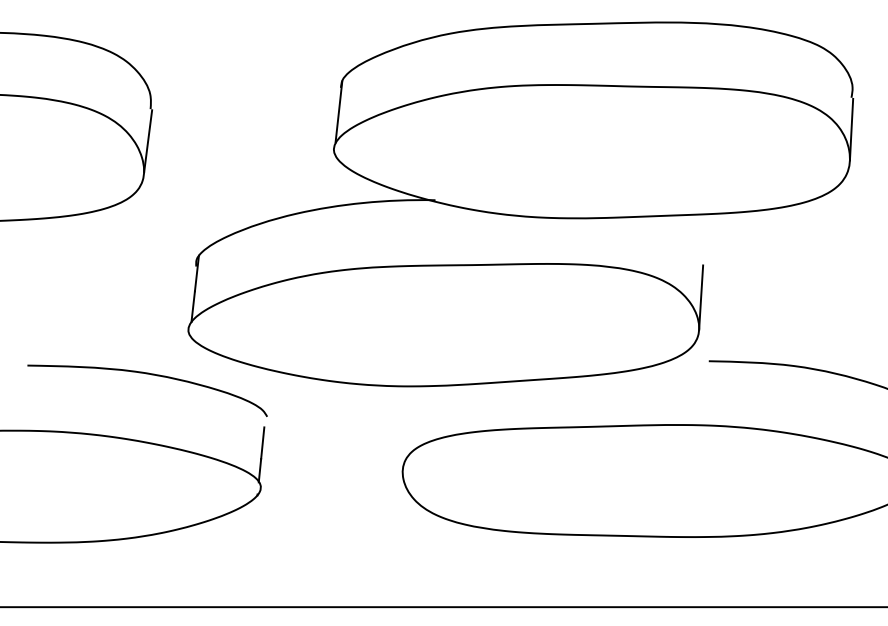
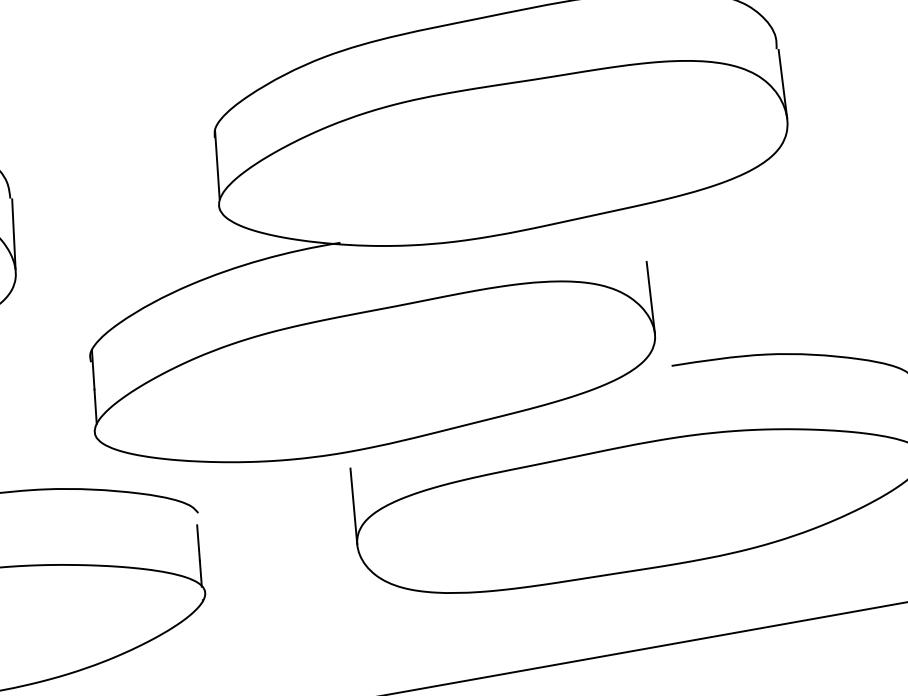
line: (405, 435) -> (353, 506), added

